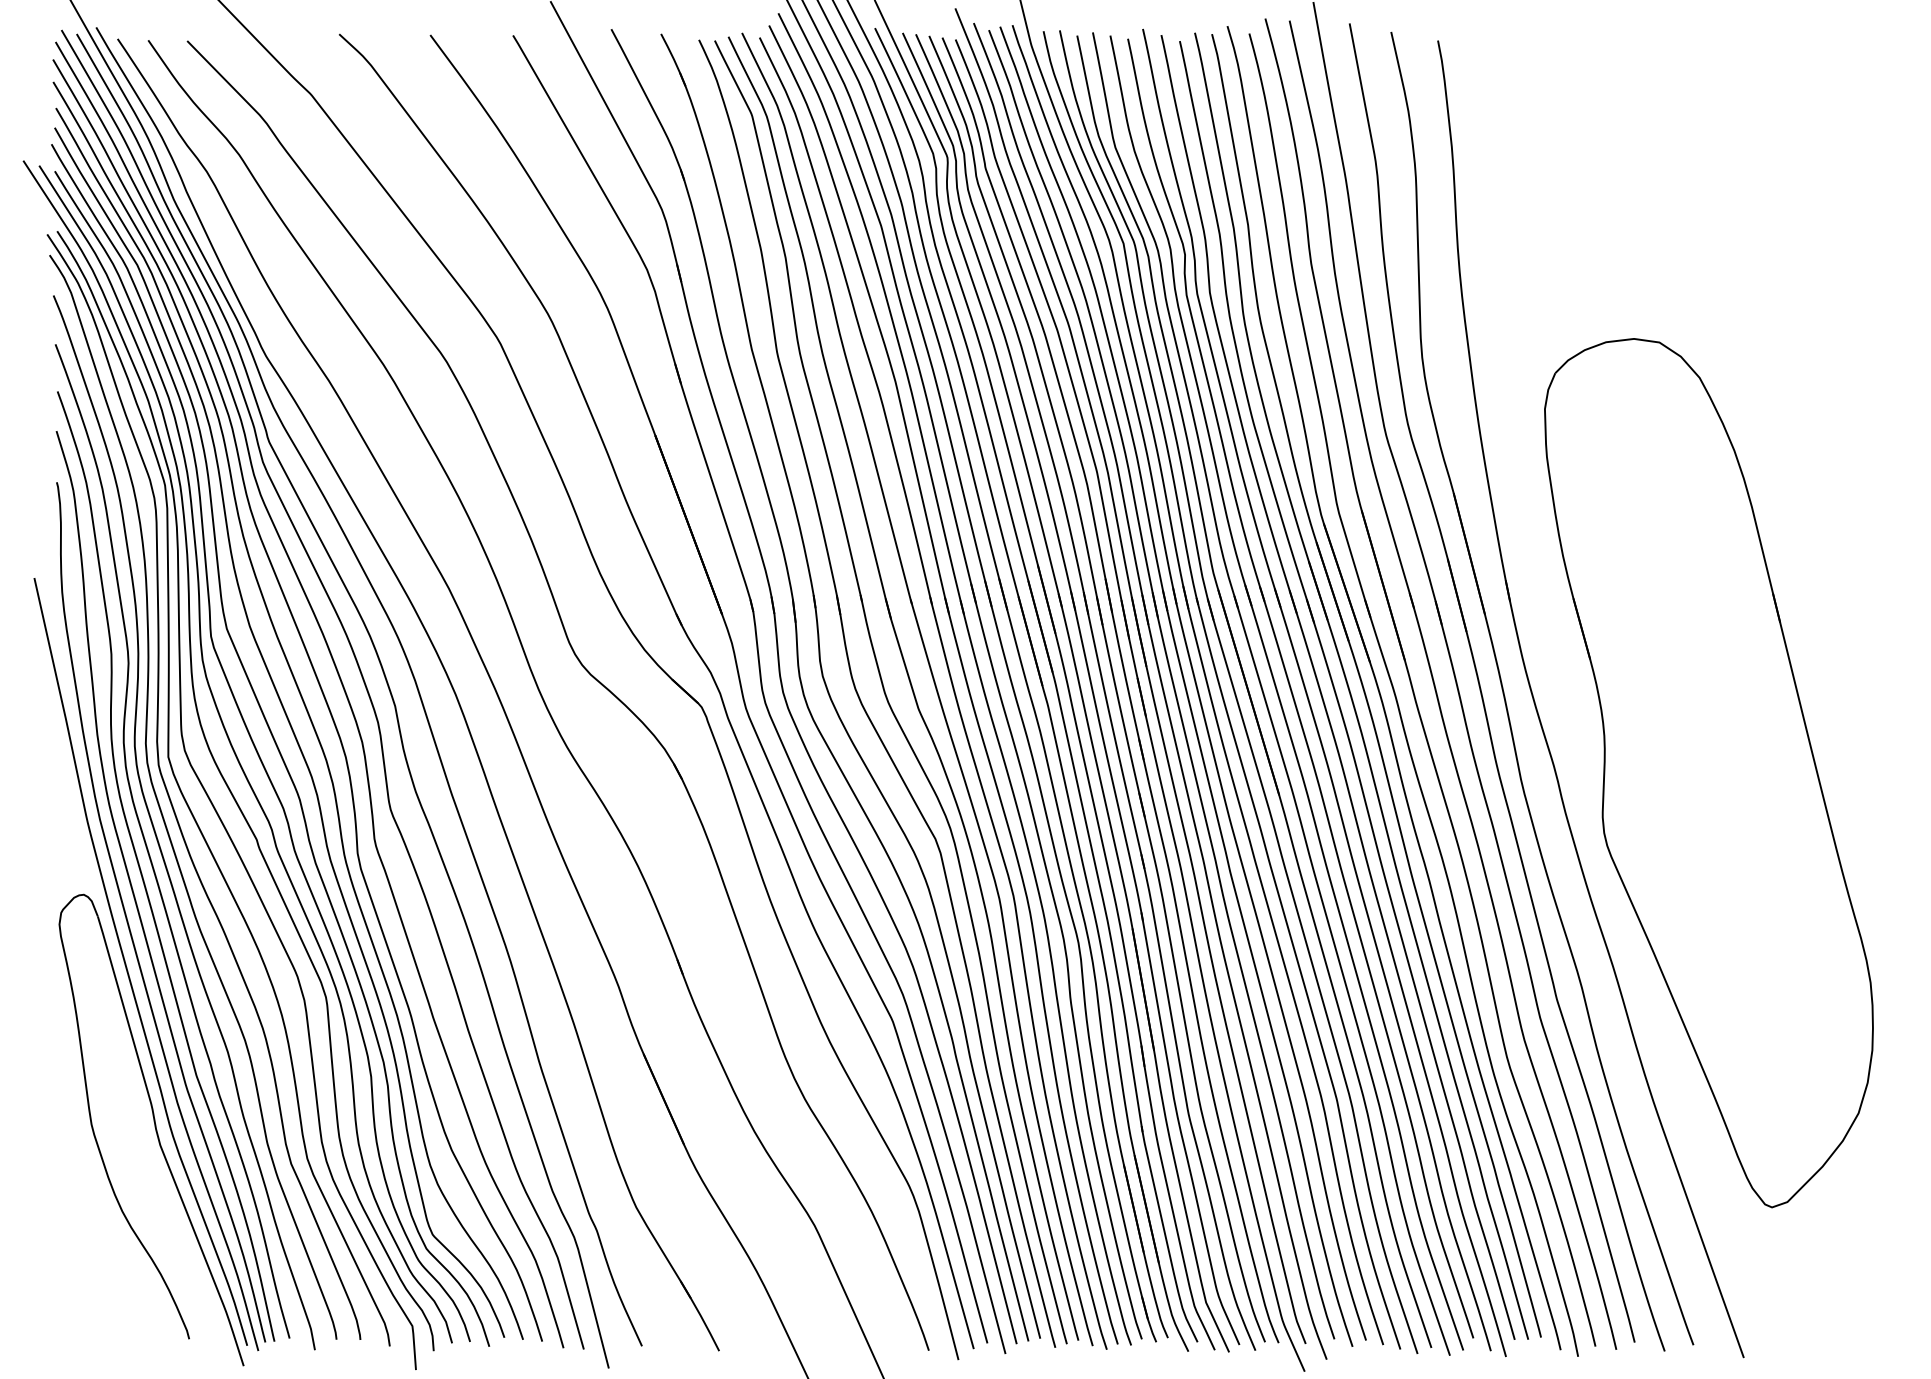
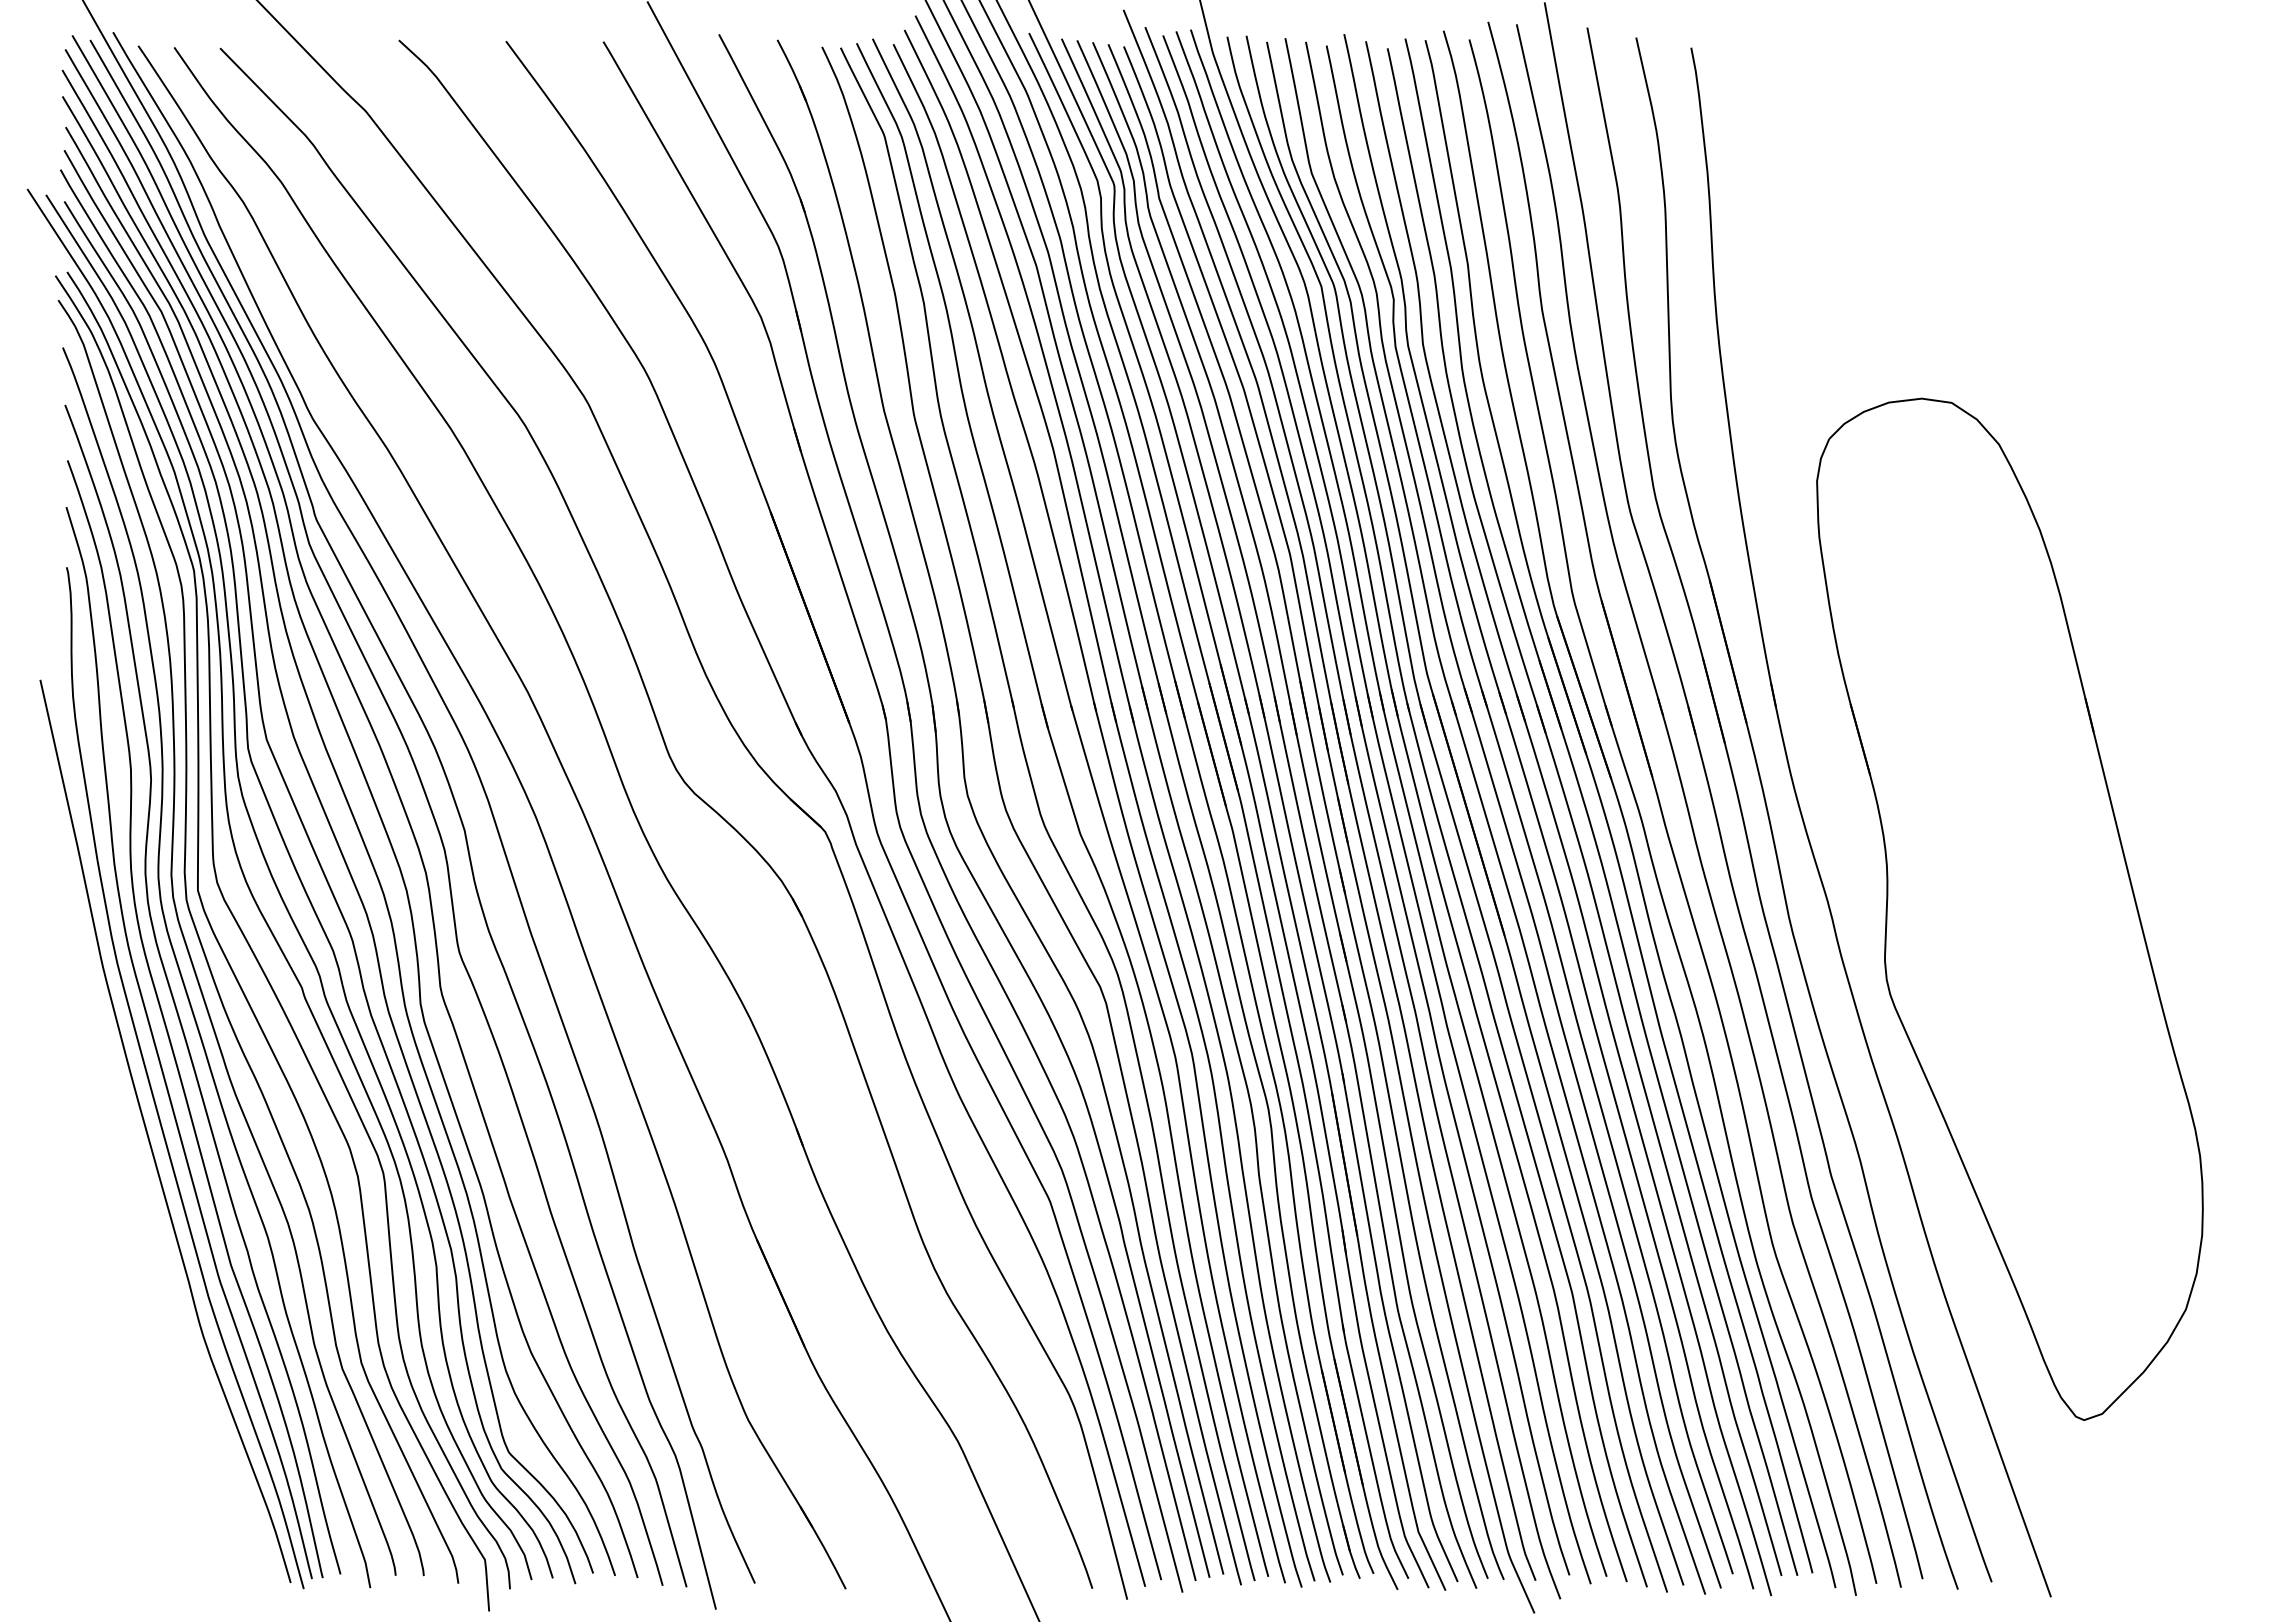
part: (151, 1129) -> (178, 1328), removed

